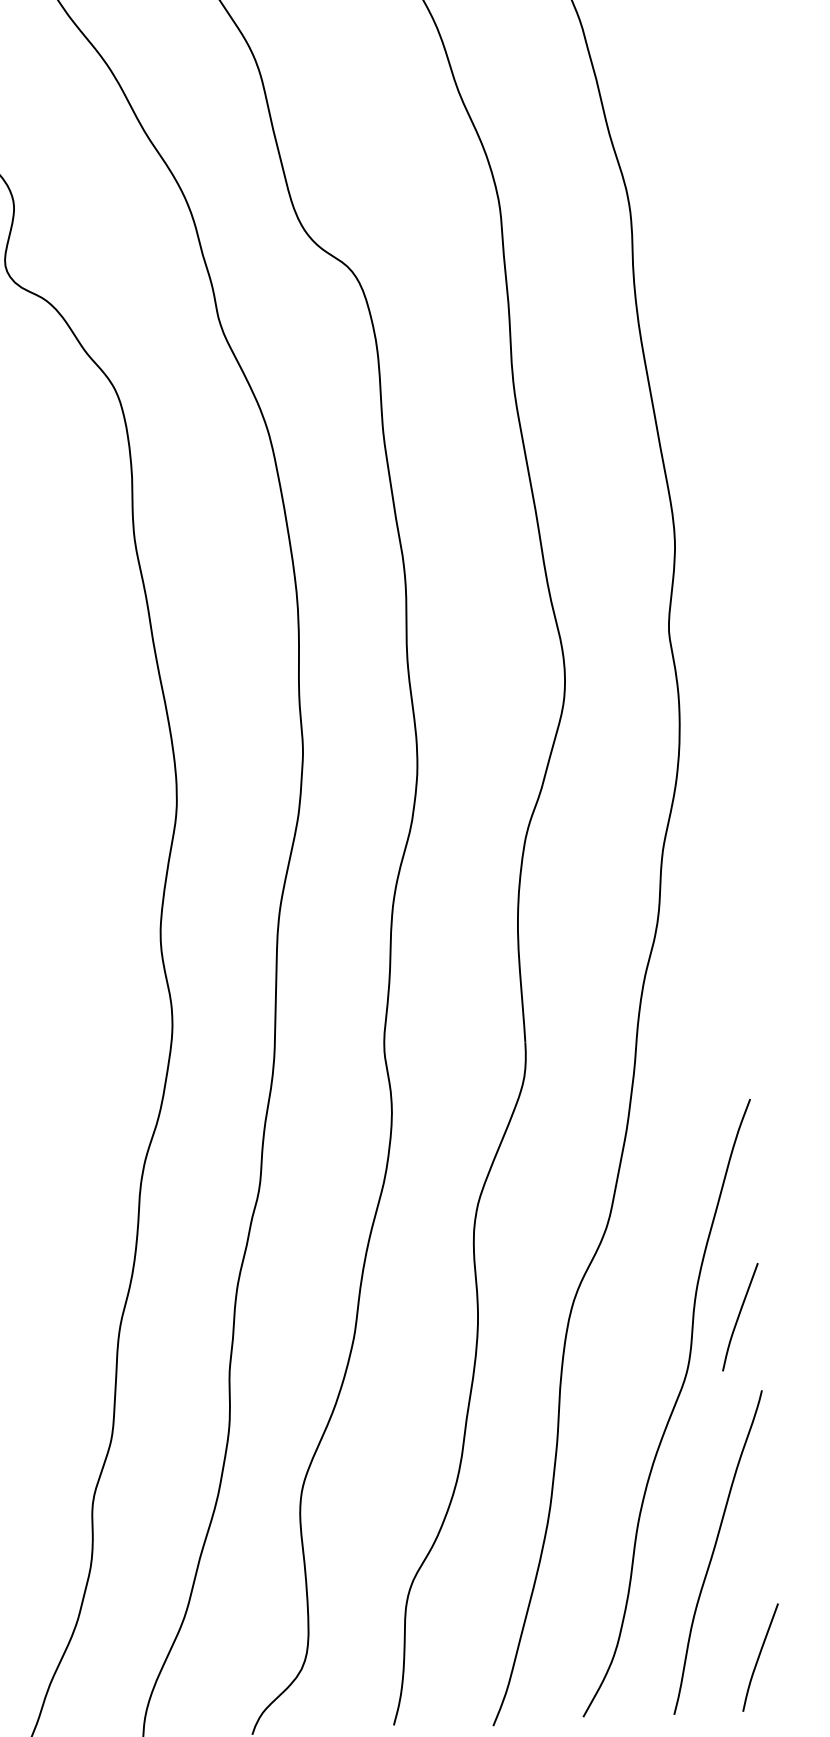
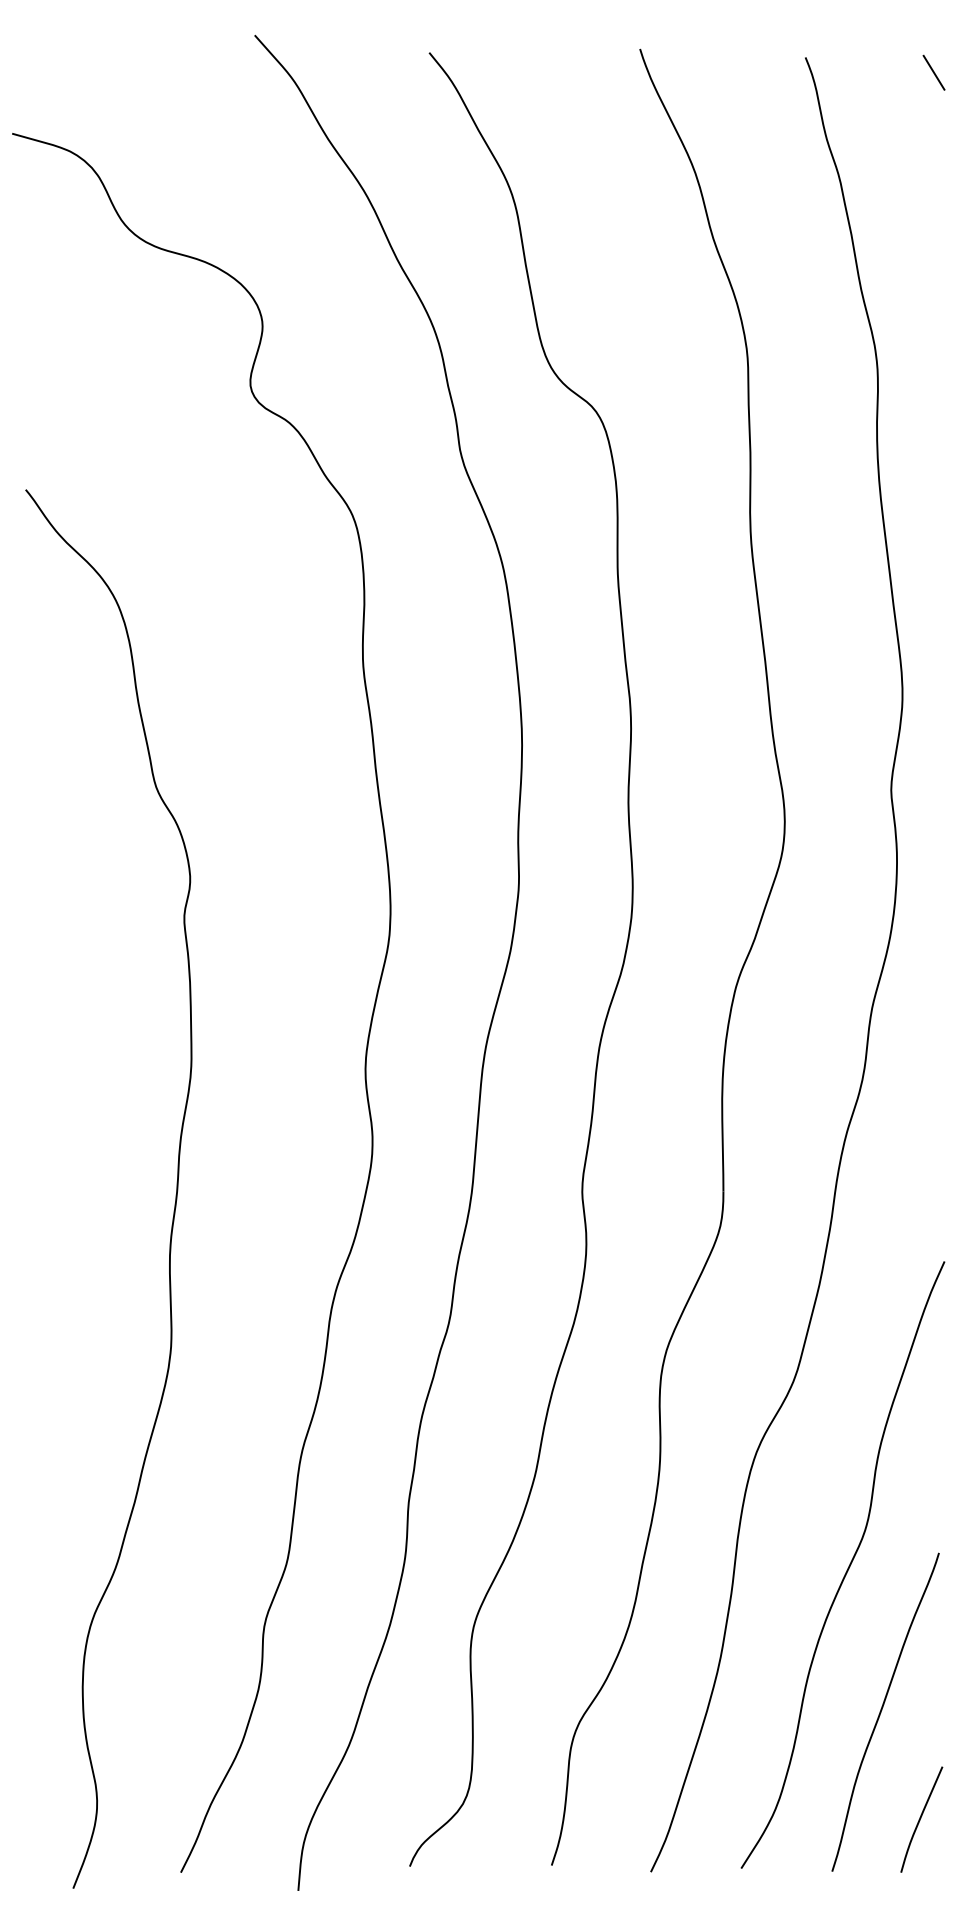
curve: (740, 1316) -> (921, 1477), removed

